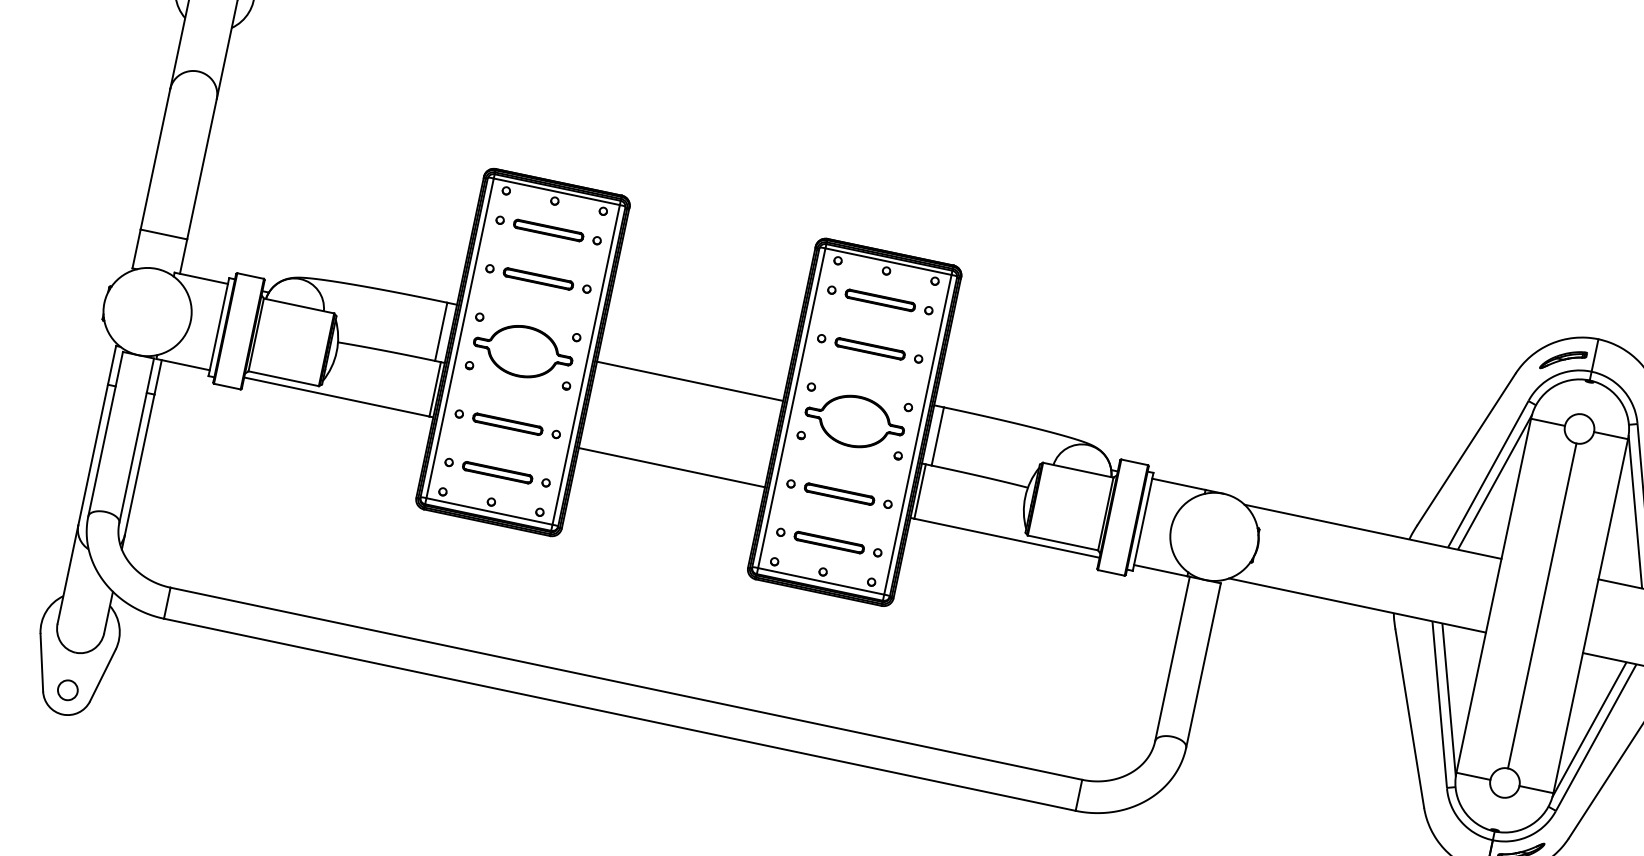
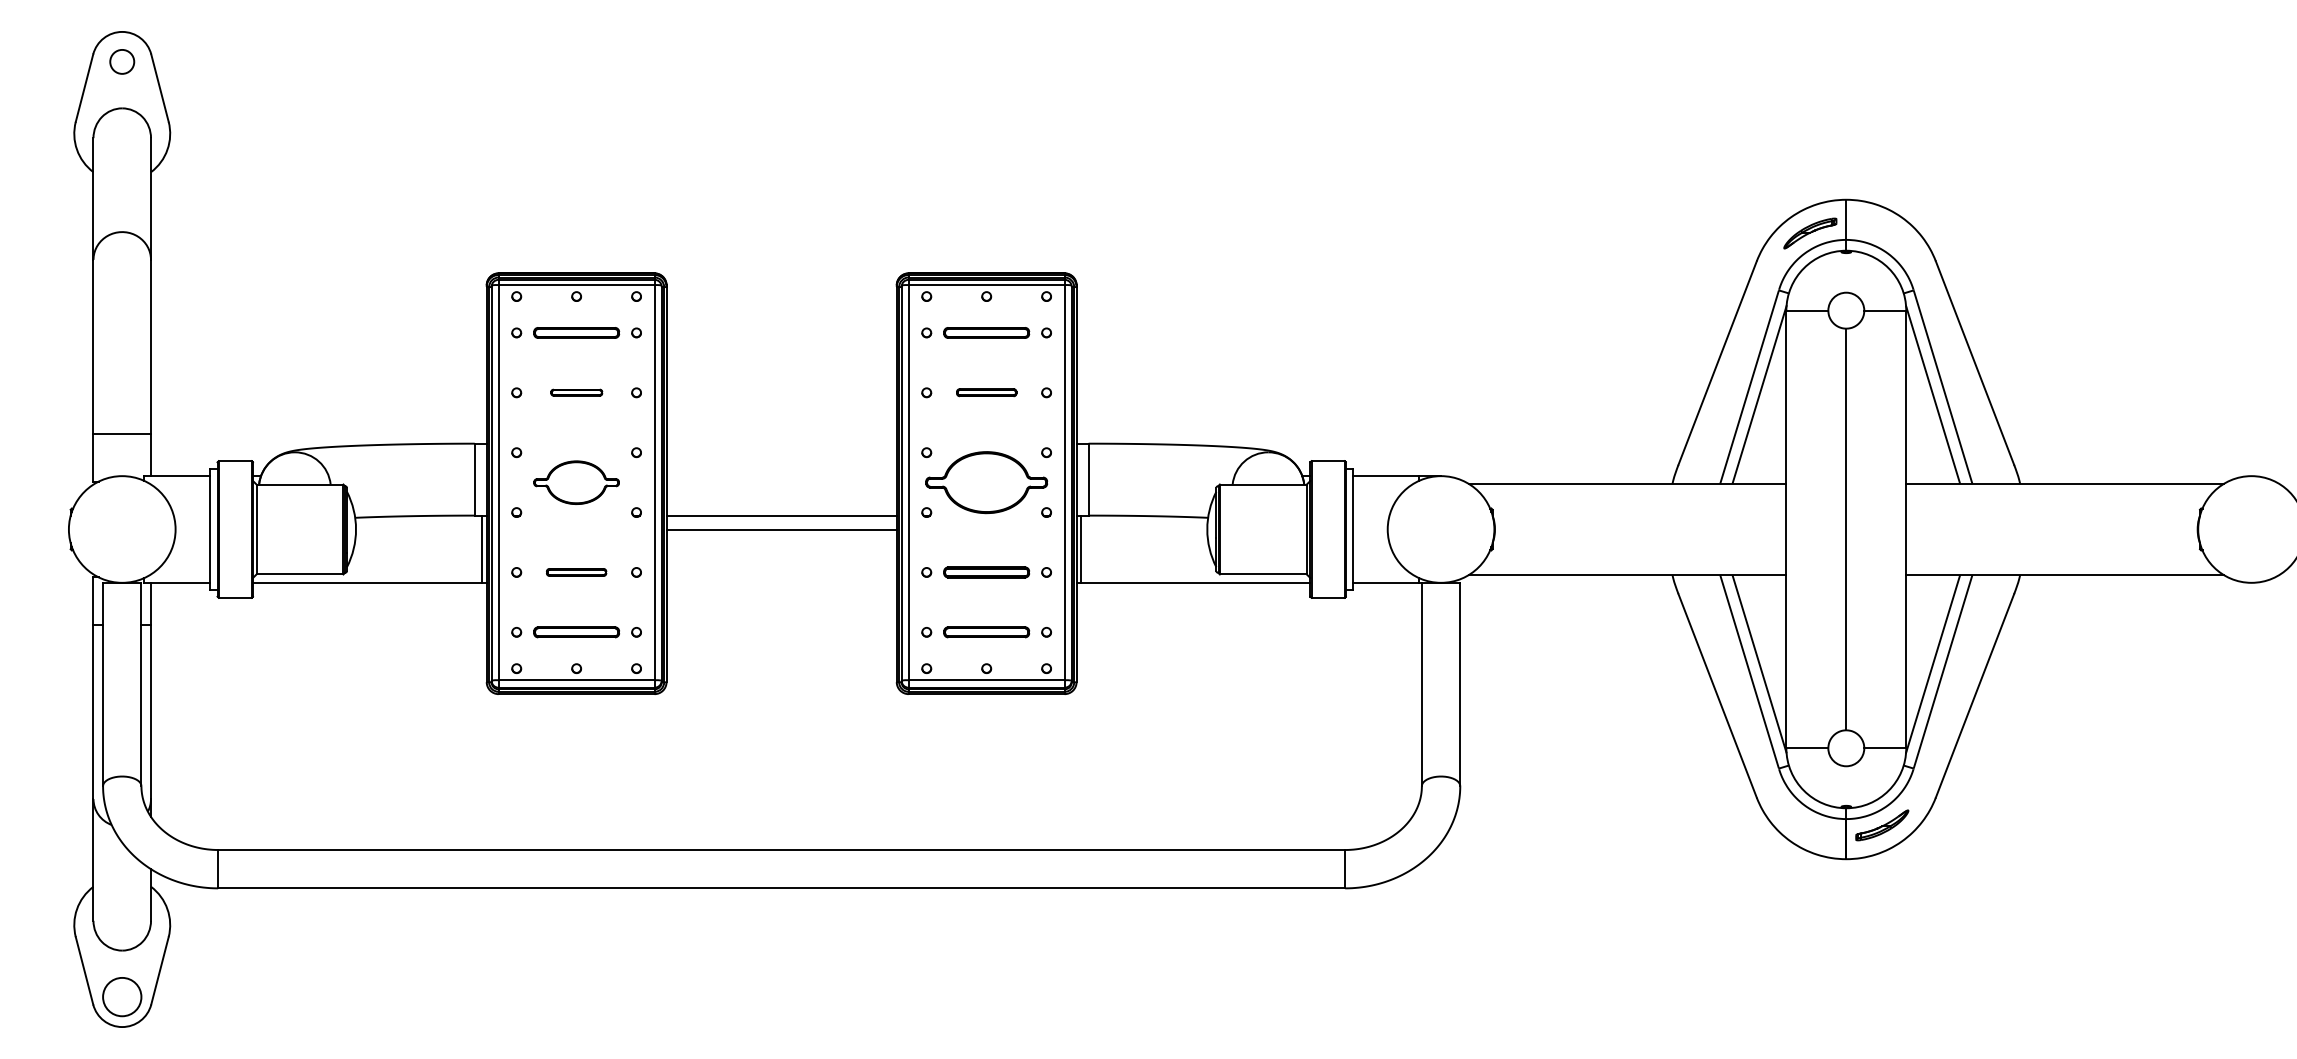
part: (538, 278) -> (576, 392), size x0.6
part: (870, 348) -> (986, 392), size x0.7
part: (523, 351) -> (576, 482), size x0.7
line: (689, 381) -> (781, 516), moved
part: (507, 424) -> (576, 572), size x0.7
line: (671, 467) -> (781, 529), moved
circle: (68, 690) -> (122, 997), size x1.6

